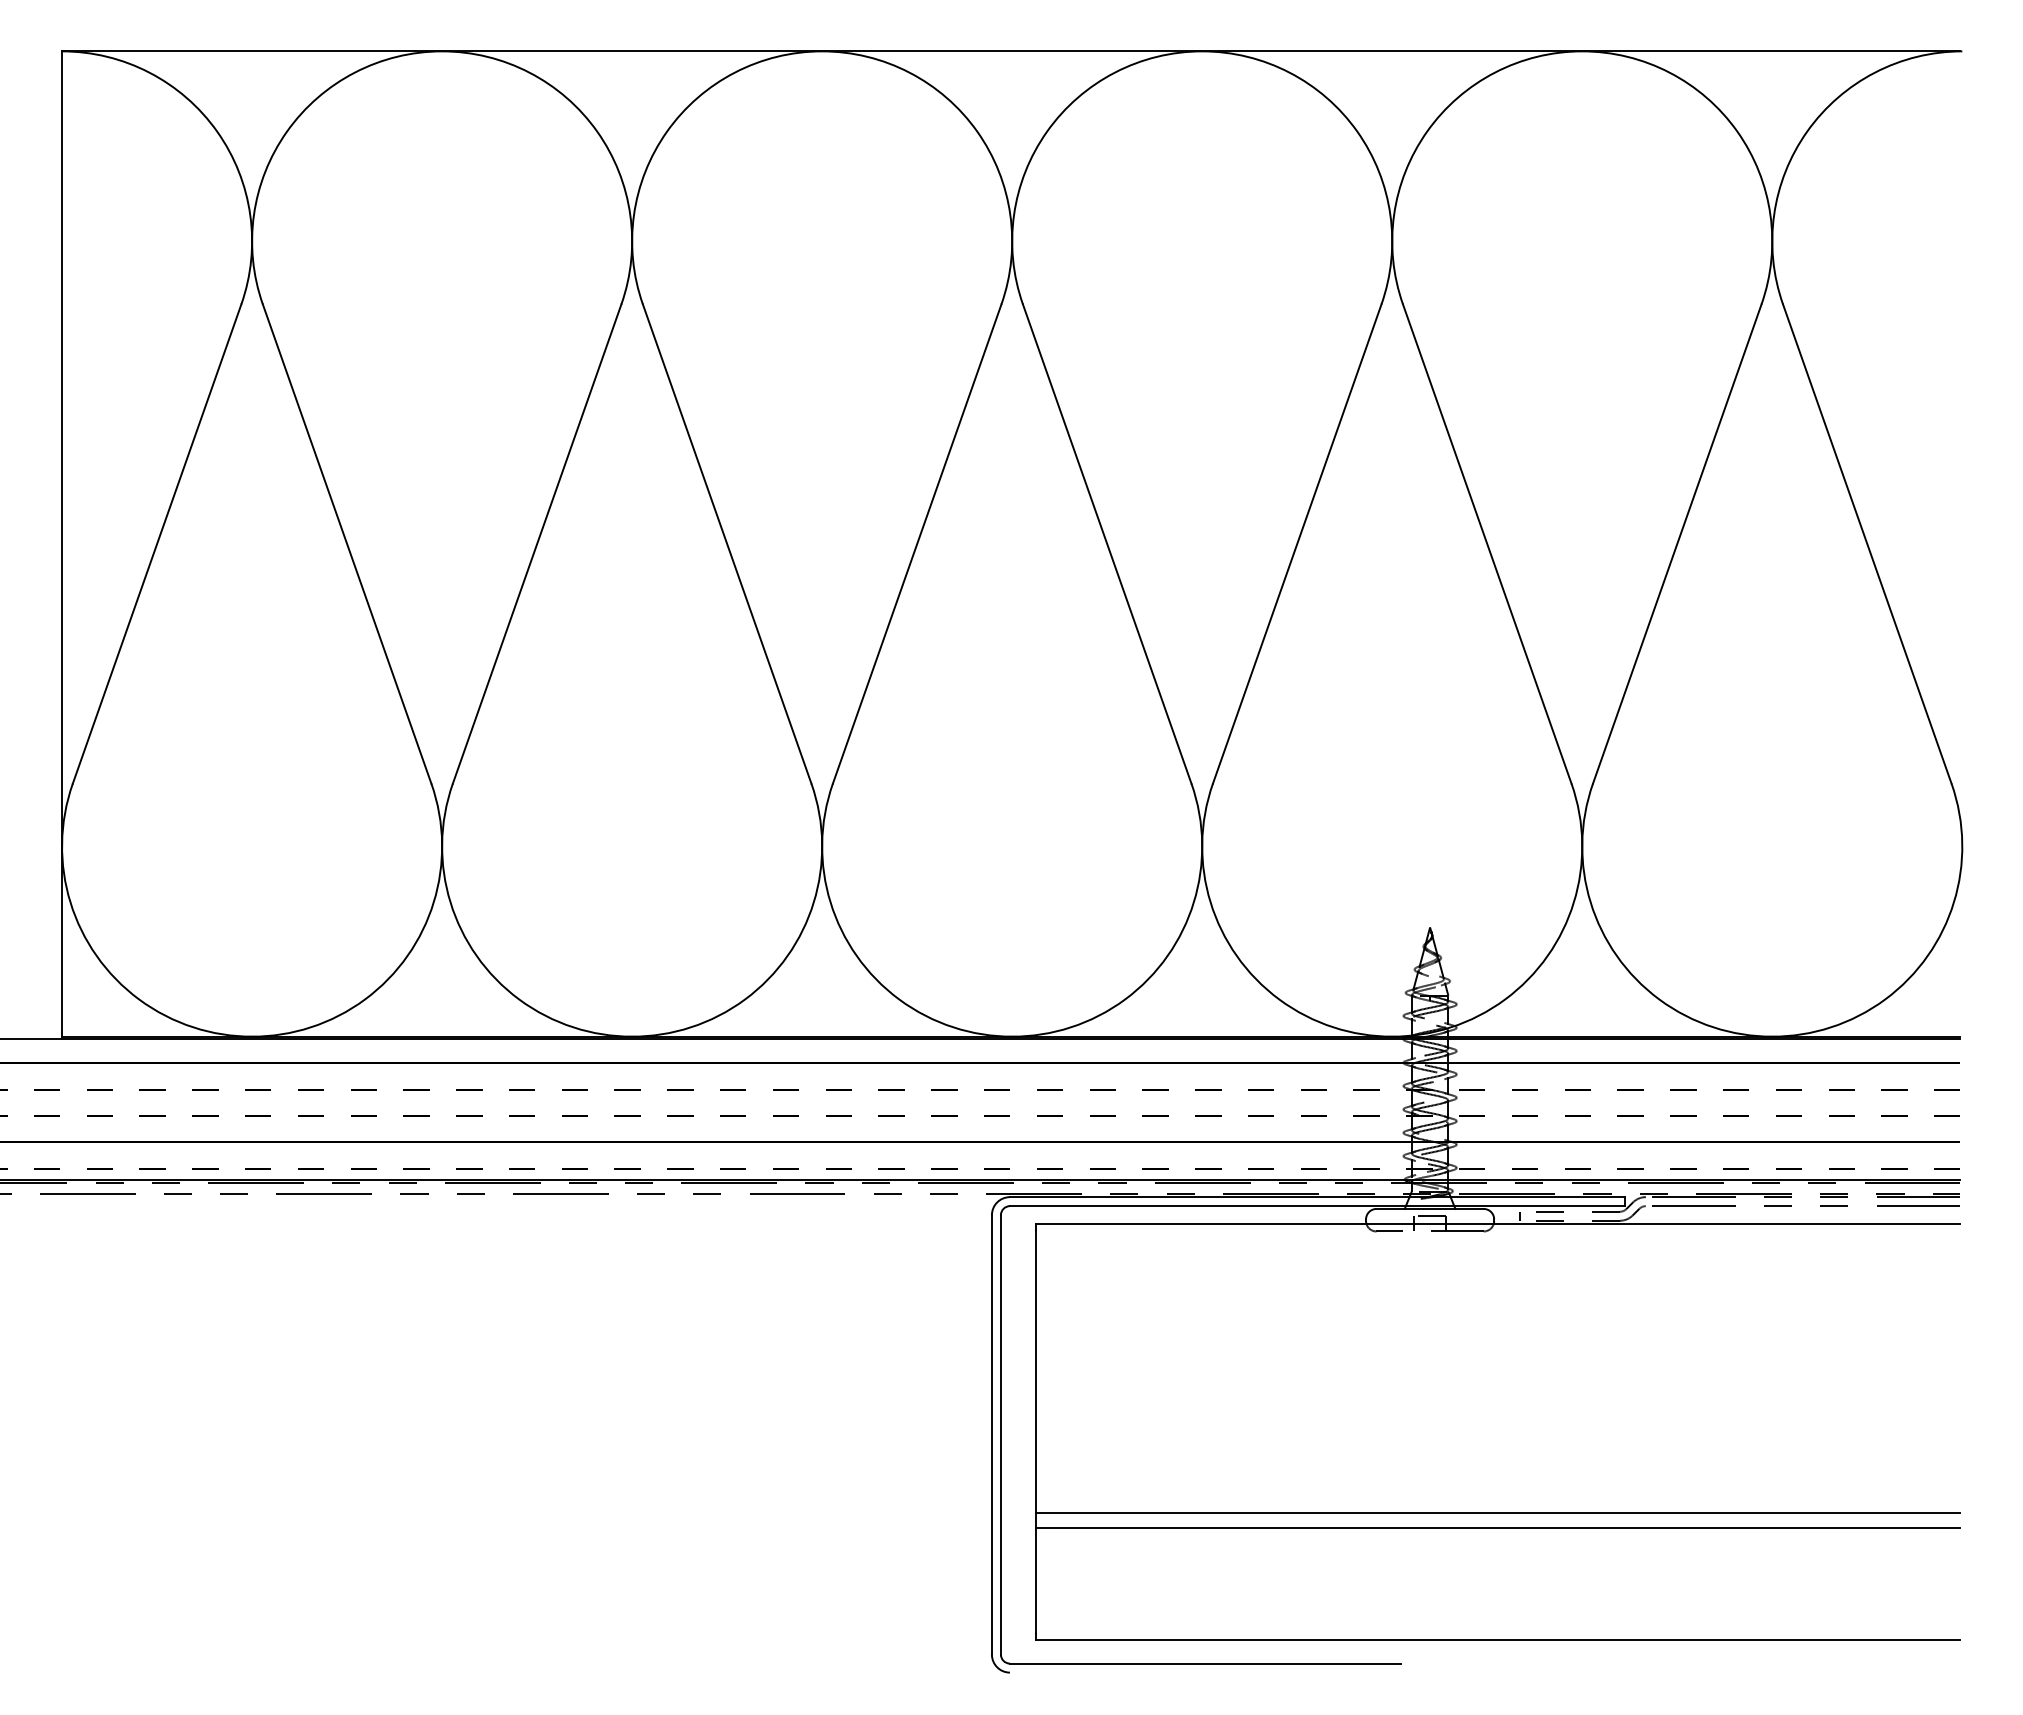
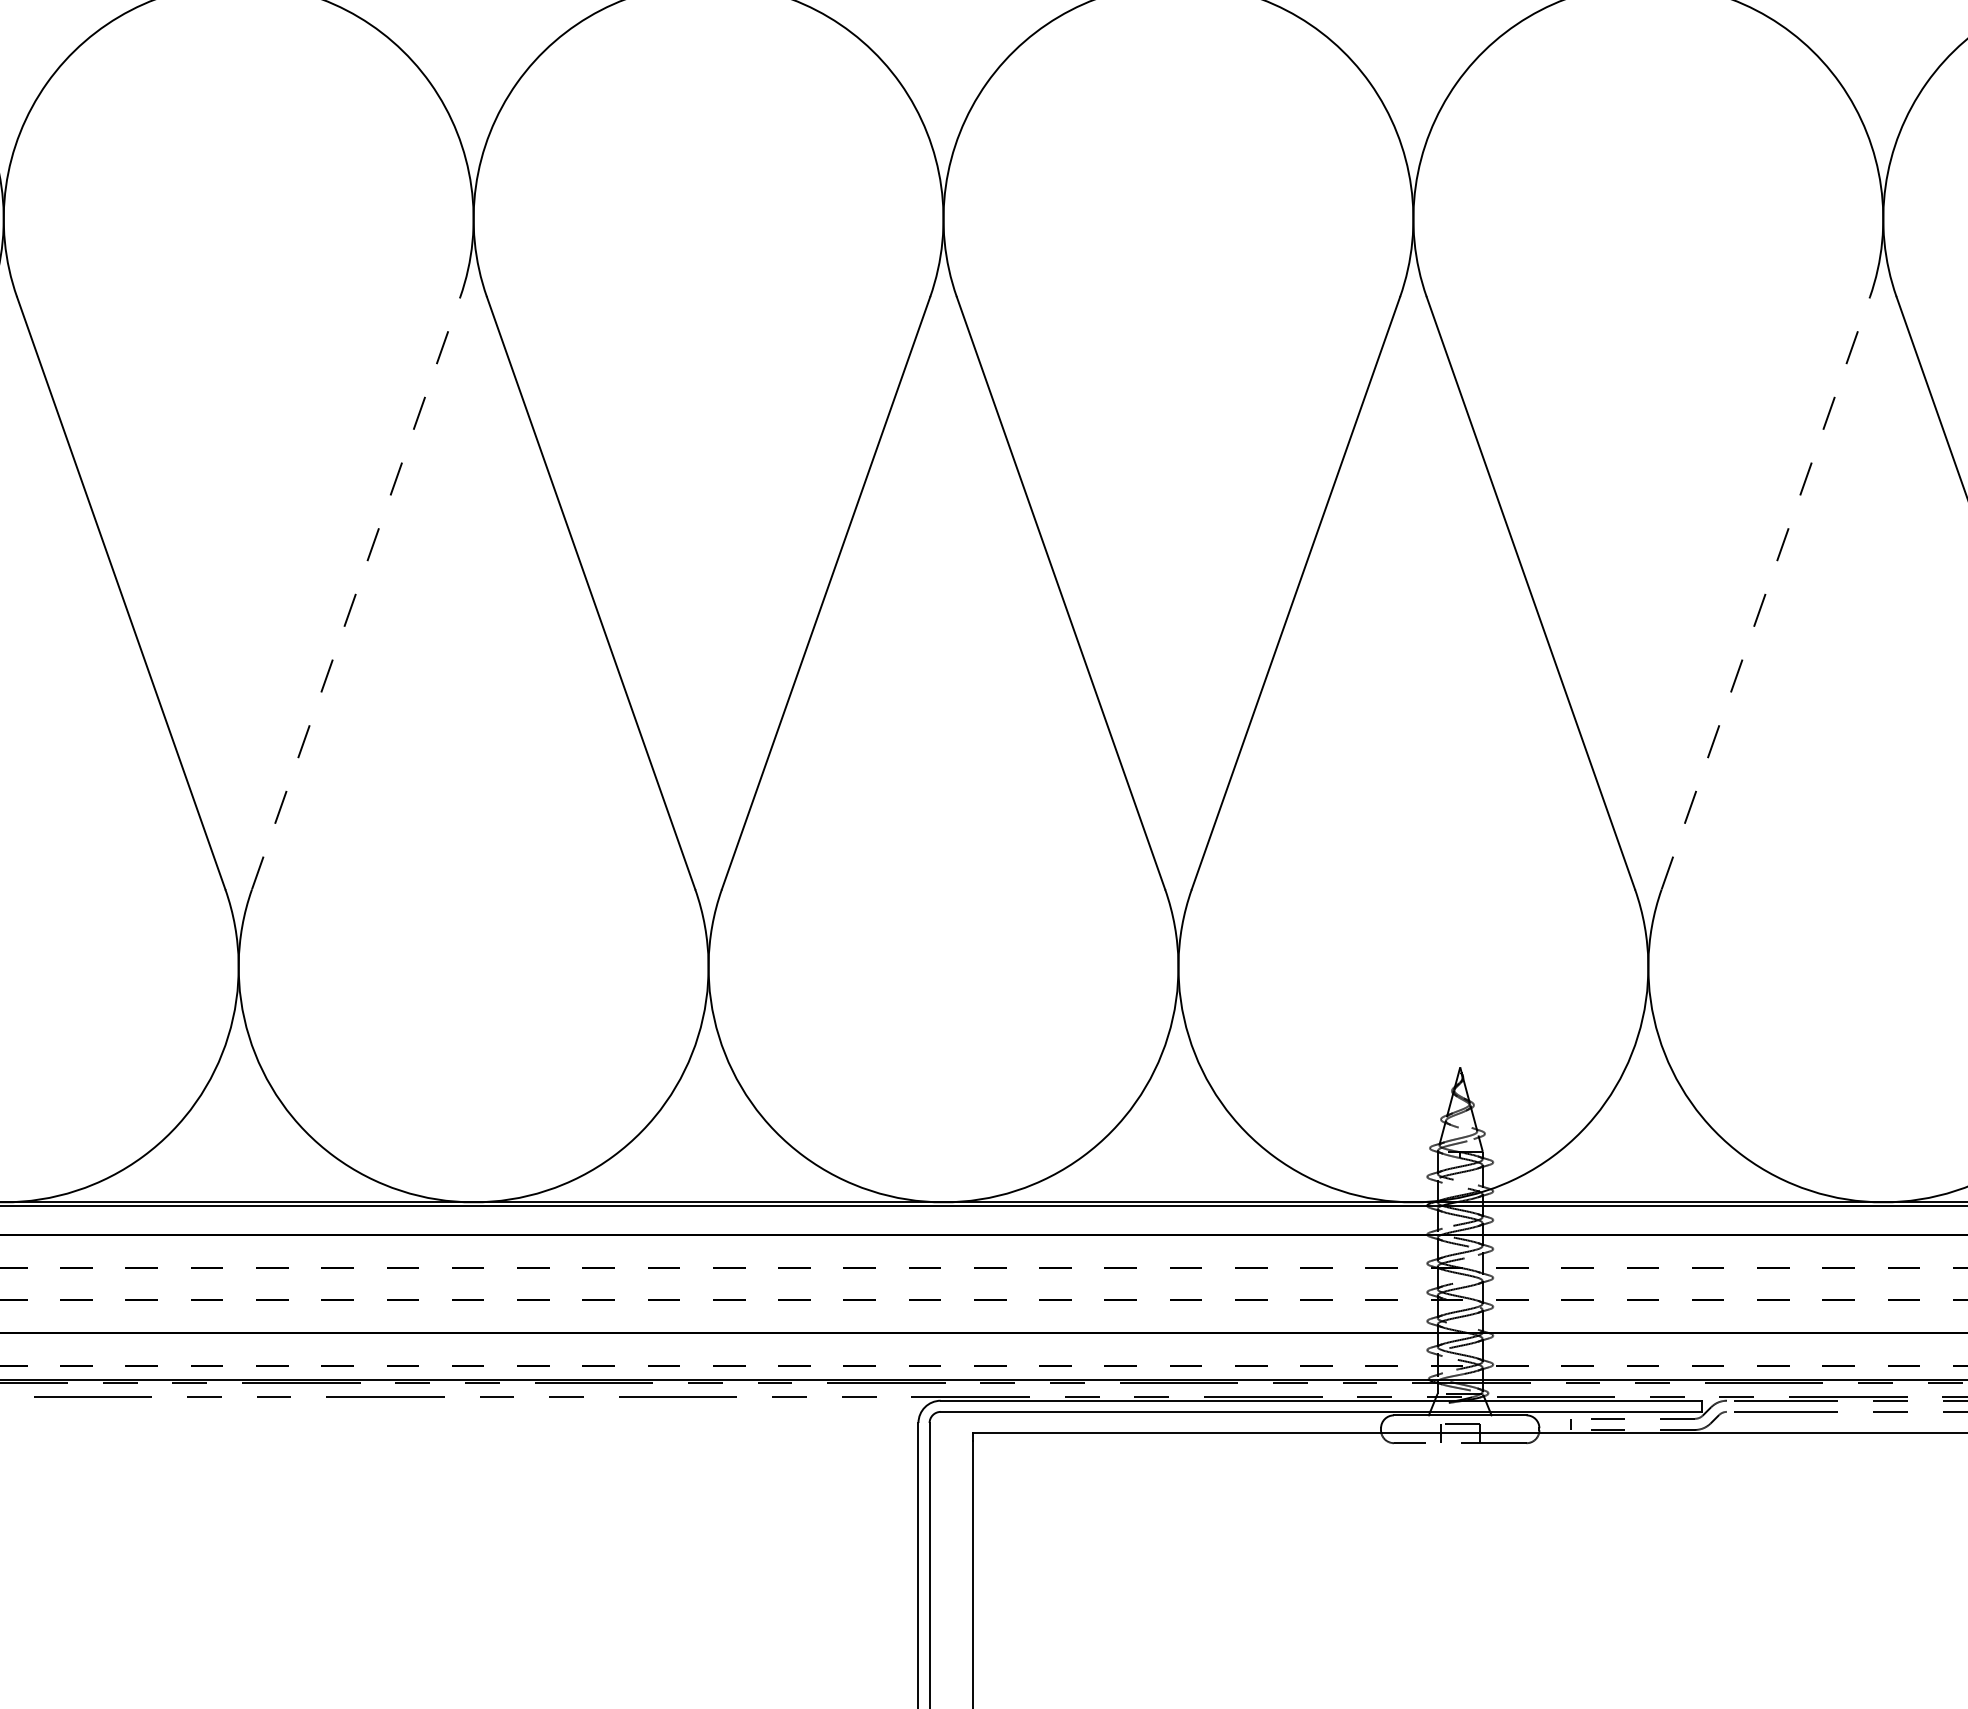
line: (537, 544) -> (356, 593), solid -> dashed
line: (1677, 544) -> (1766, 593), solid -> dashed

